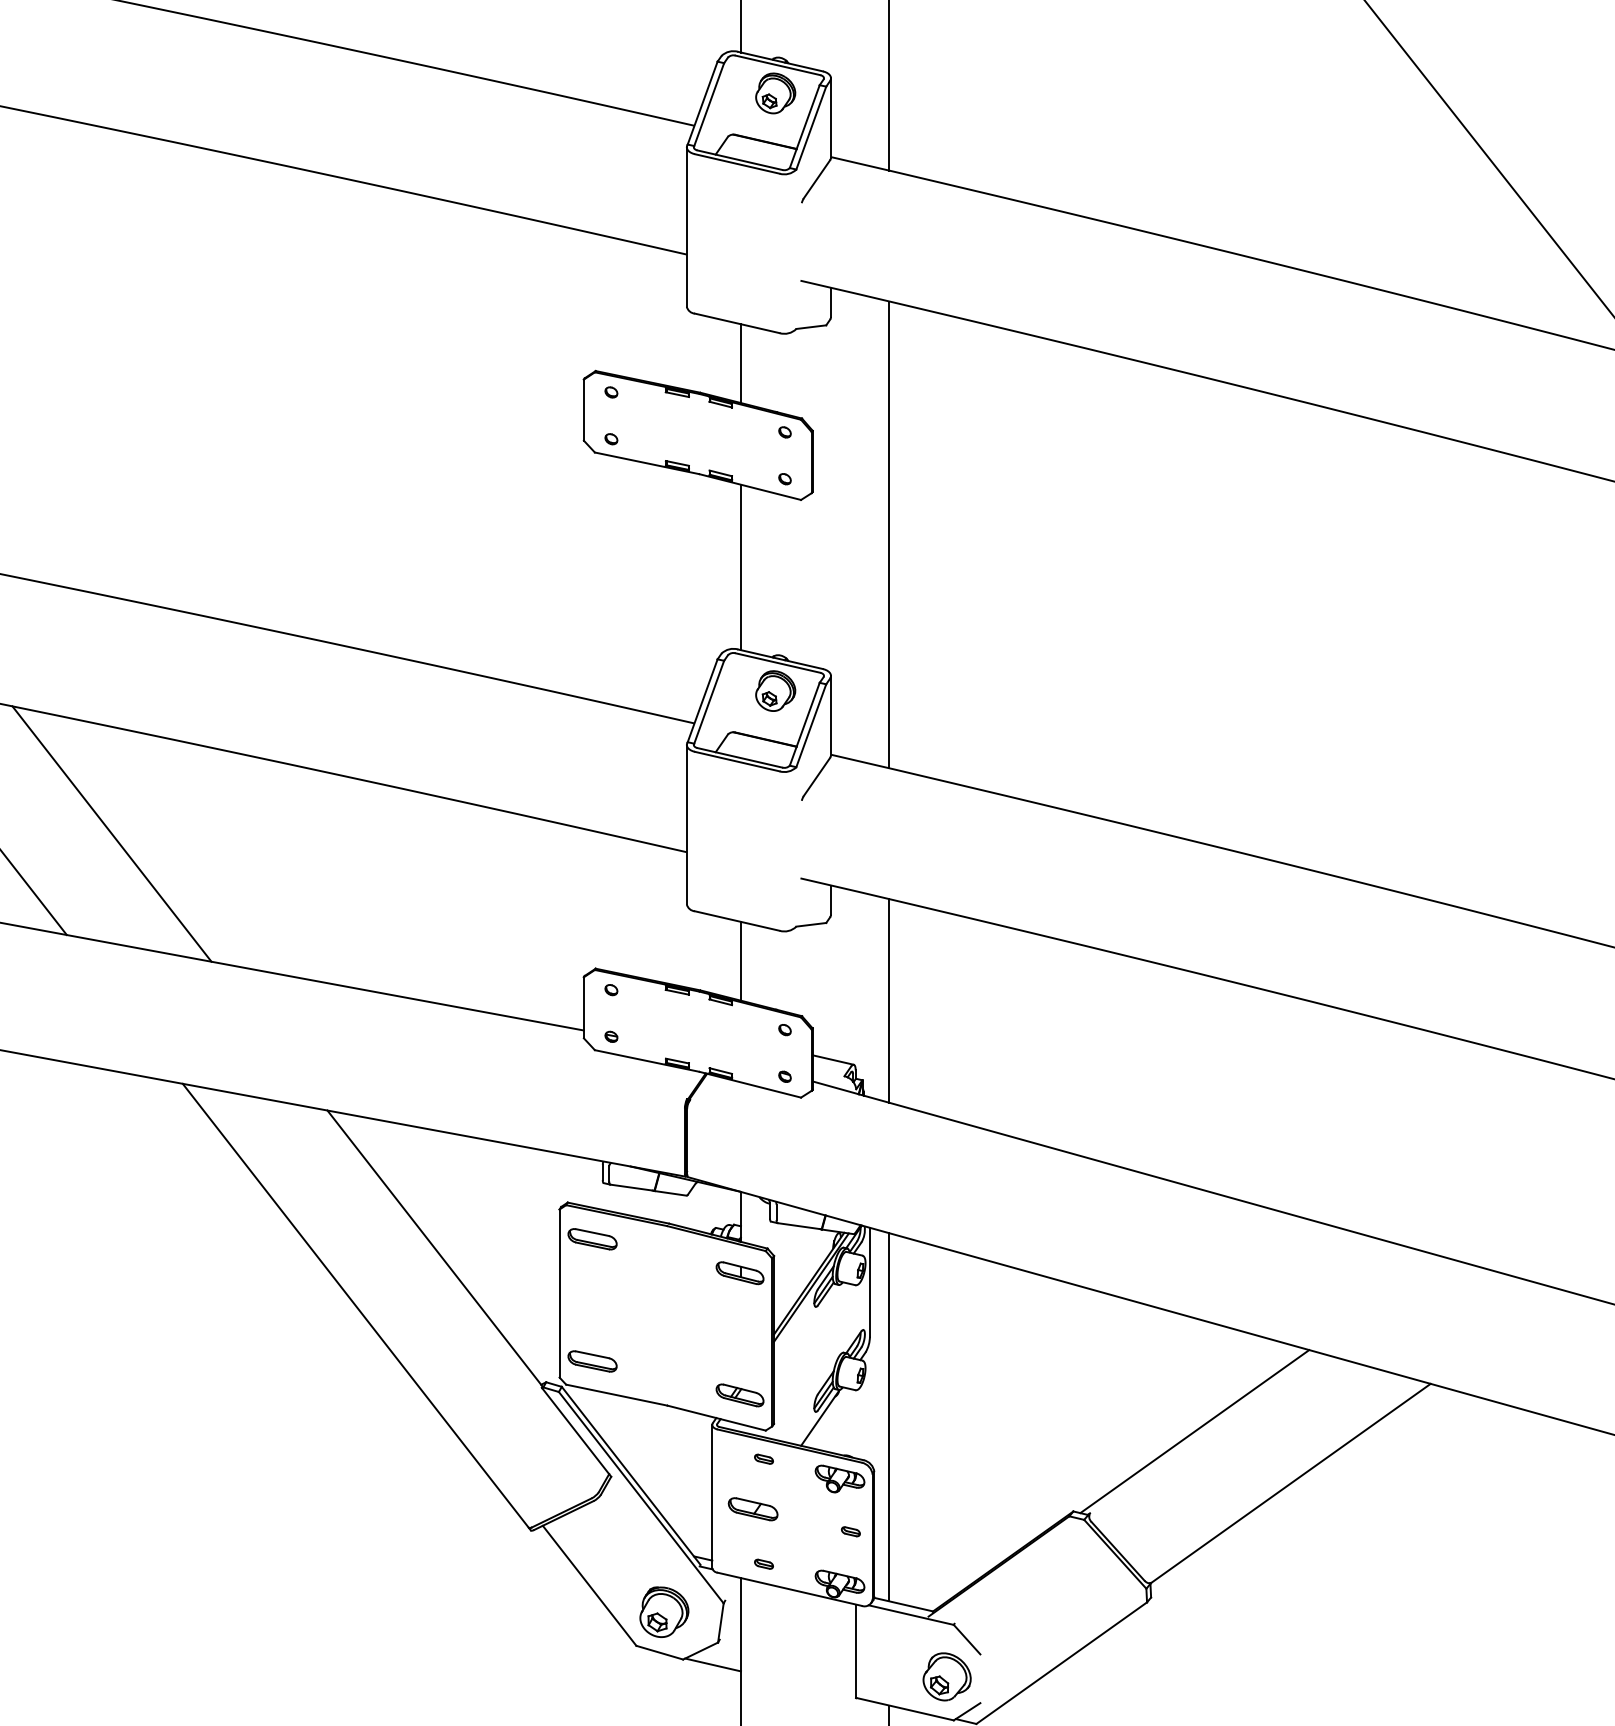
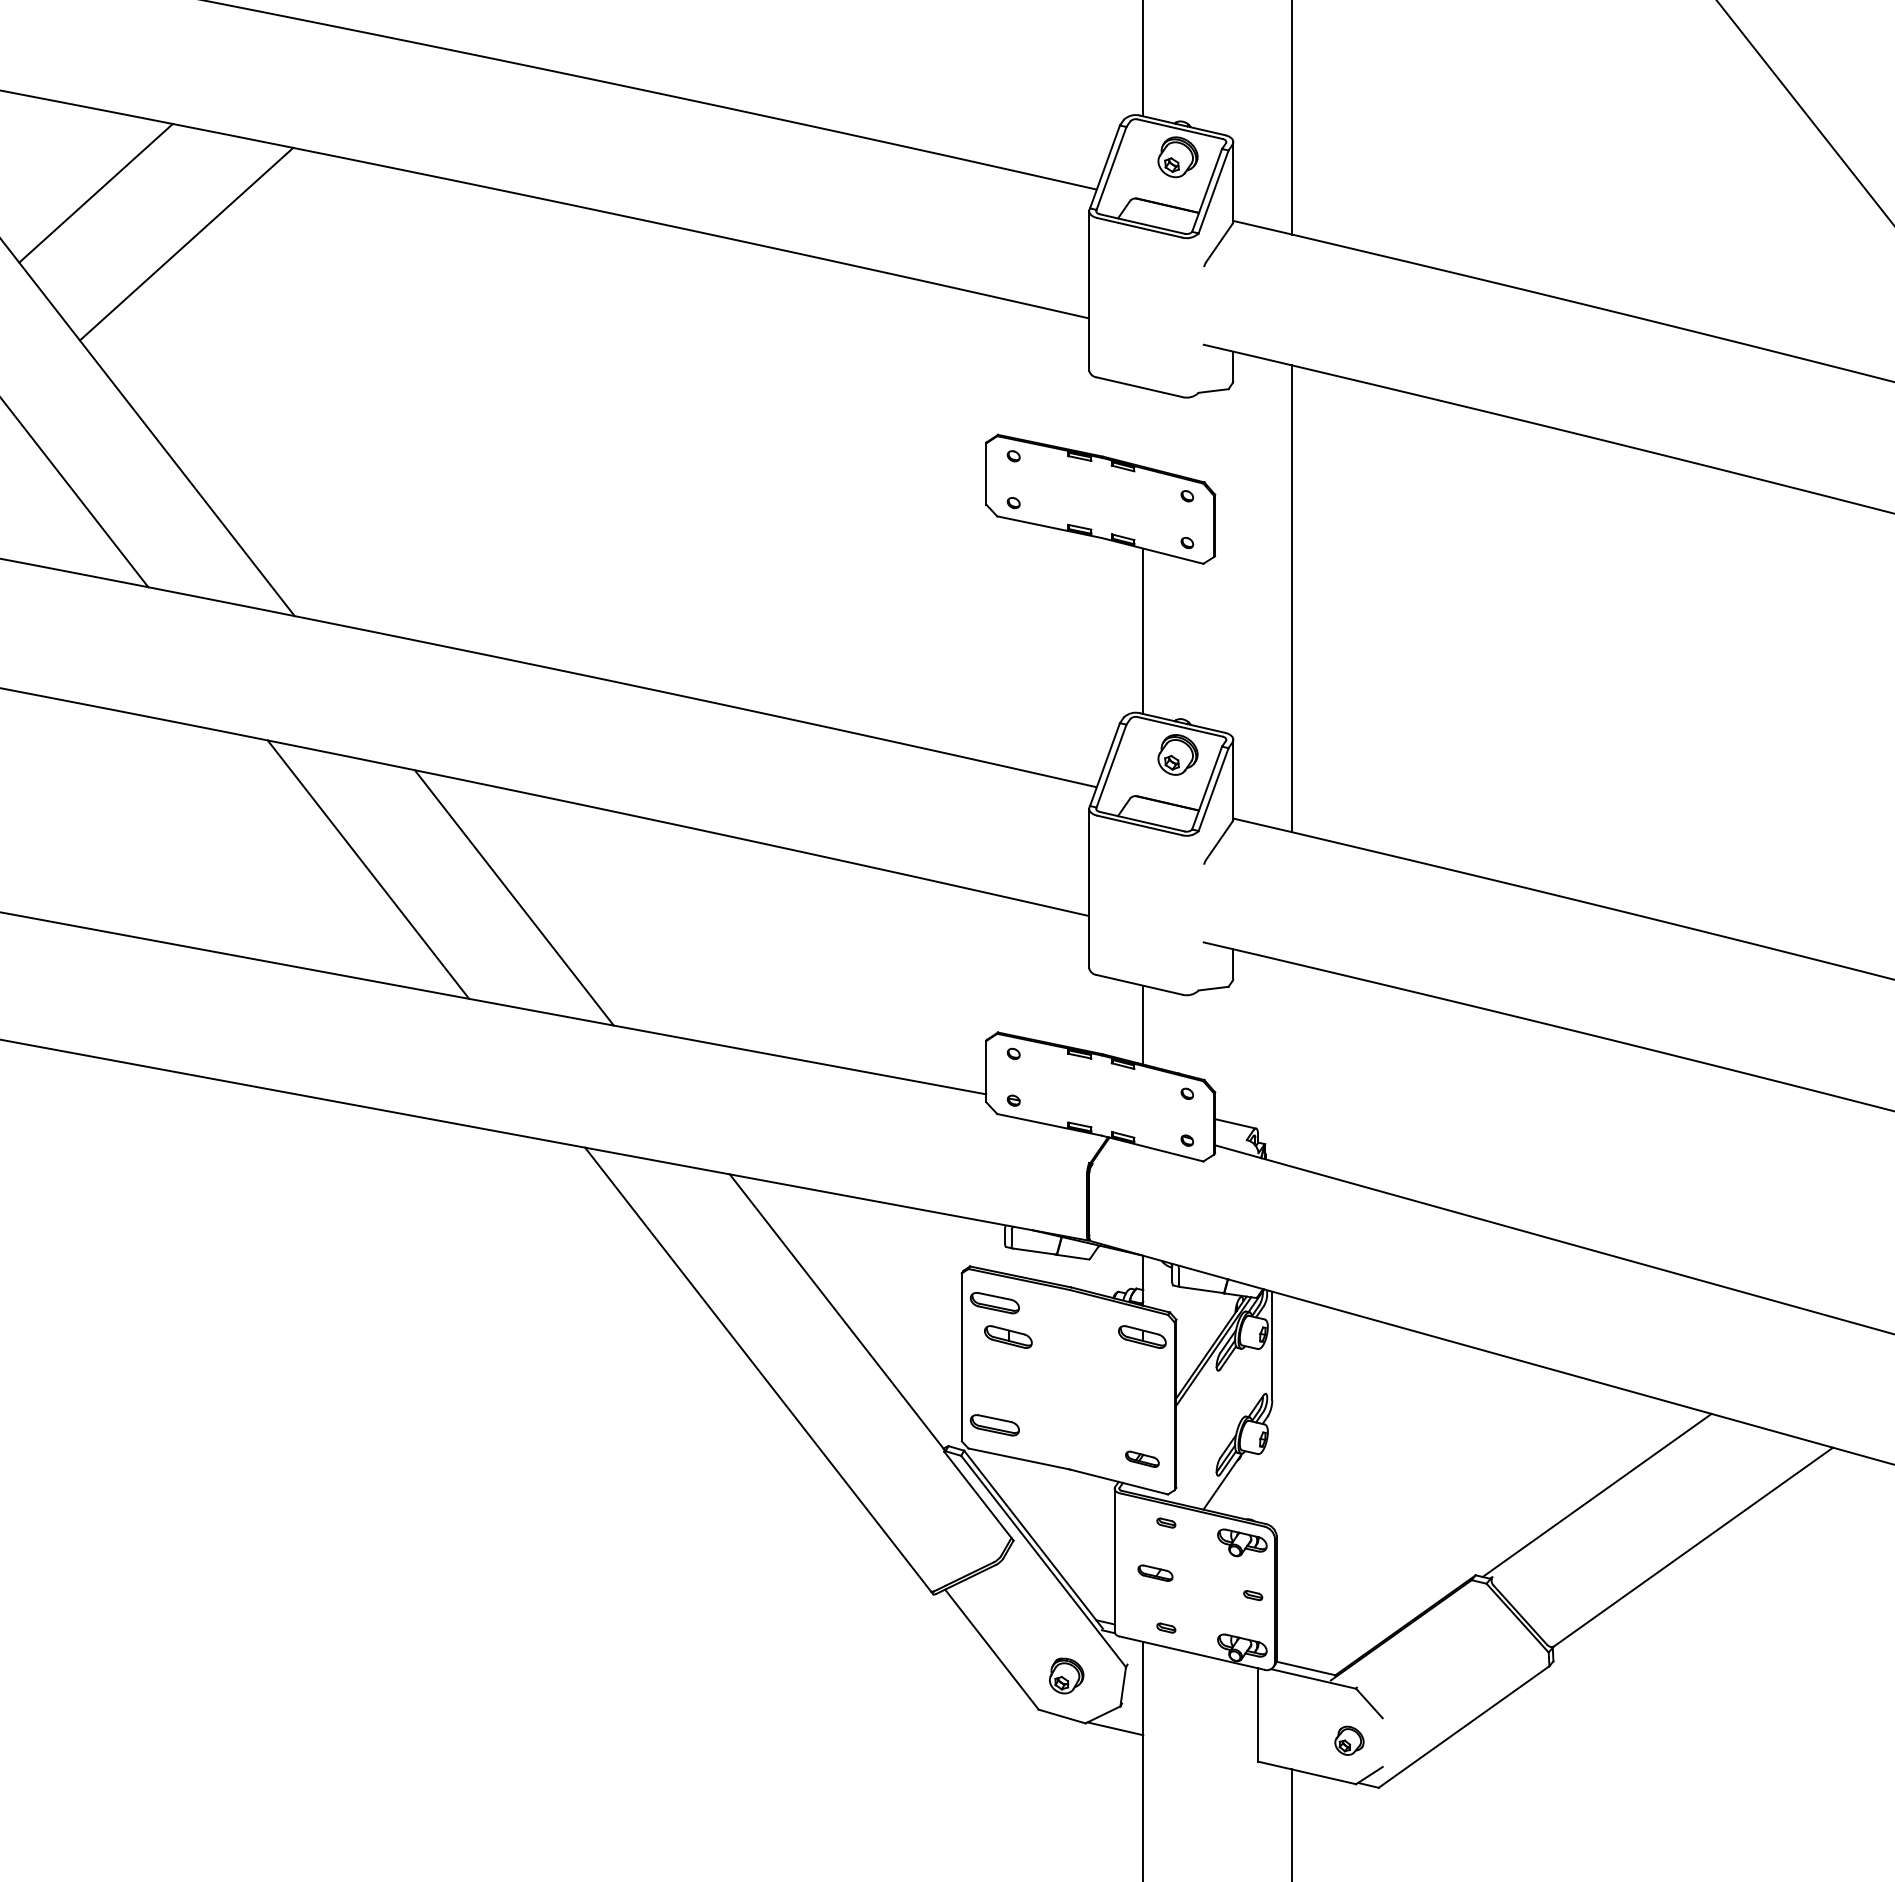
line: (741, 363) -> (1143, 427), removed
line: (889, 1000) -> (1291, 1064), removed
part: (606, 1272) -> (1008, 1336), added
part: (740, 1395) -> (1142, 1459), size x0.7
line: (889, 1417) -> (1291, 1481), removed
part: (753, 1509) -> (1155, 1573), size x0.7
part: (664, 1611) -> (1066, 1675), size x0.7
part: (947, 1676) -> (1349, 1740), size x0.6

